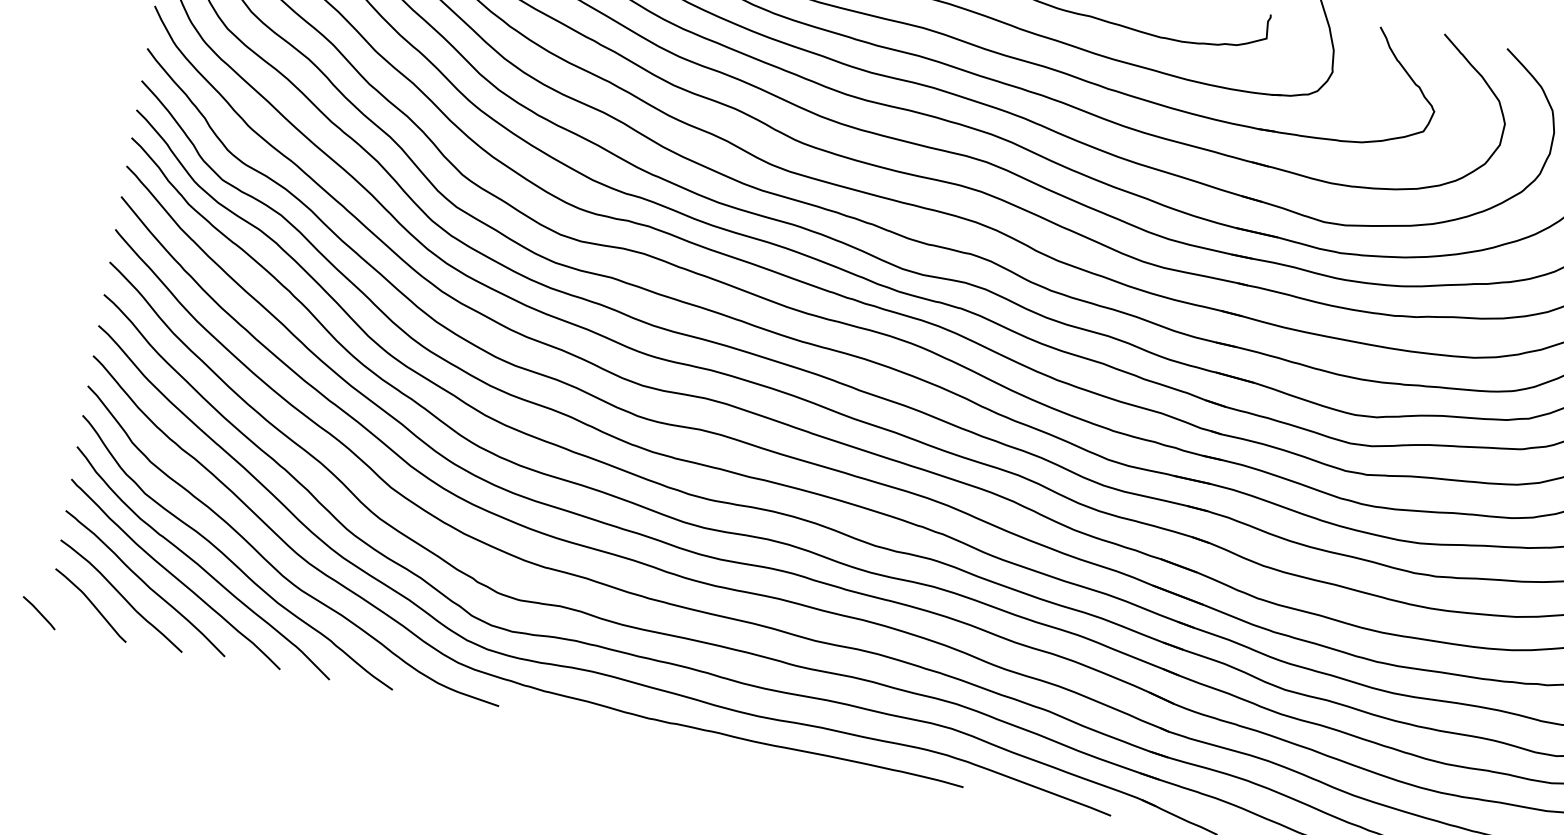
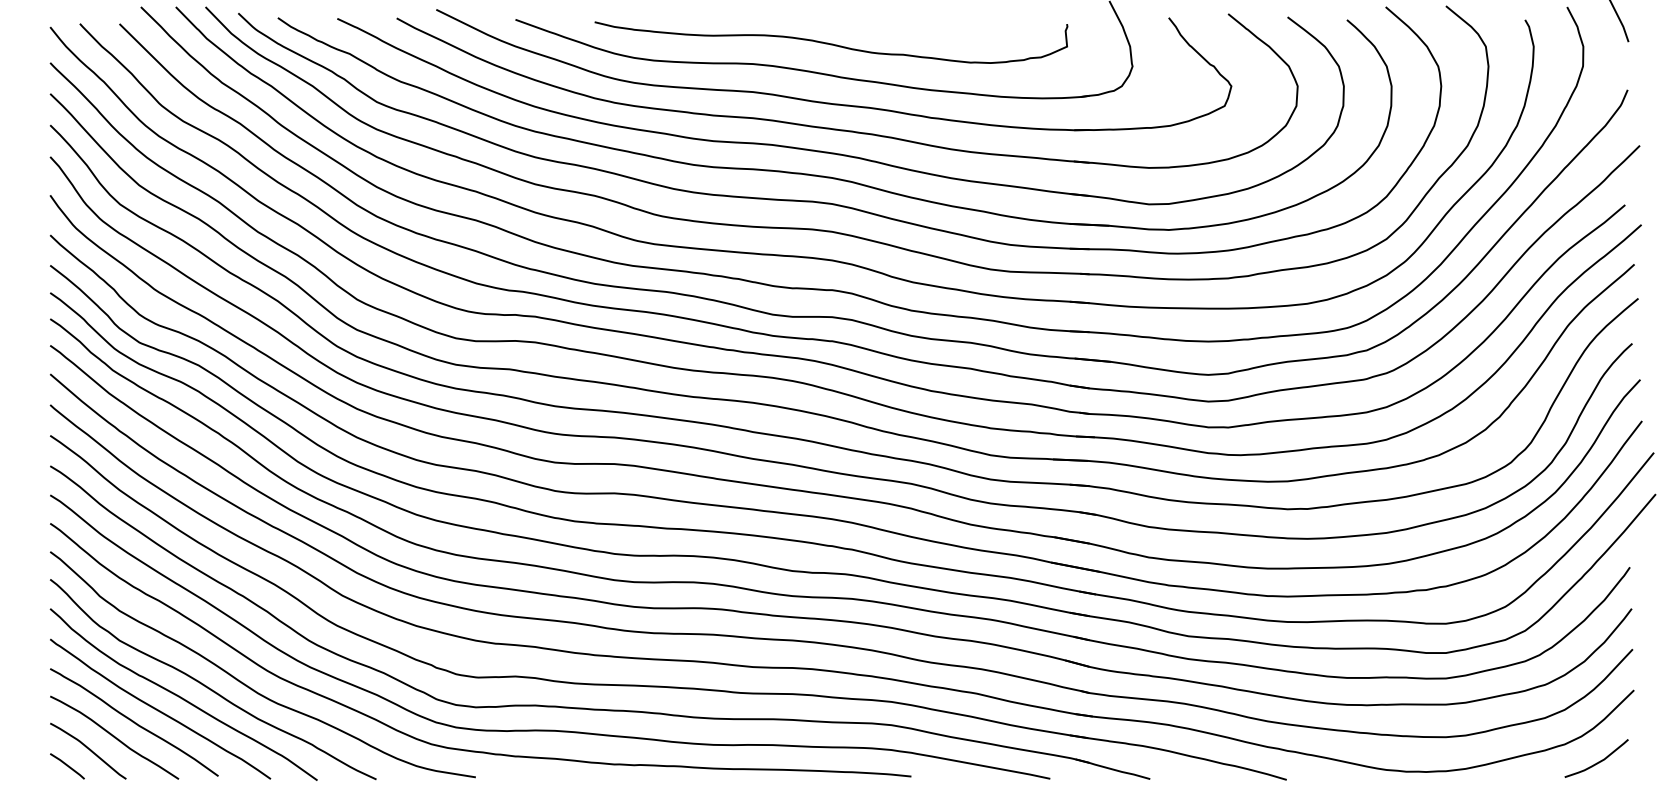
line: (39, 613) -> (67, 766), moved

